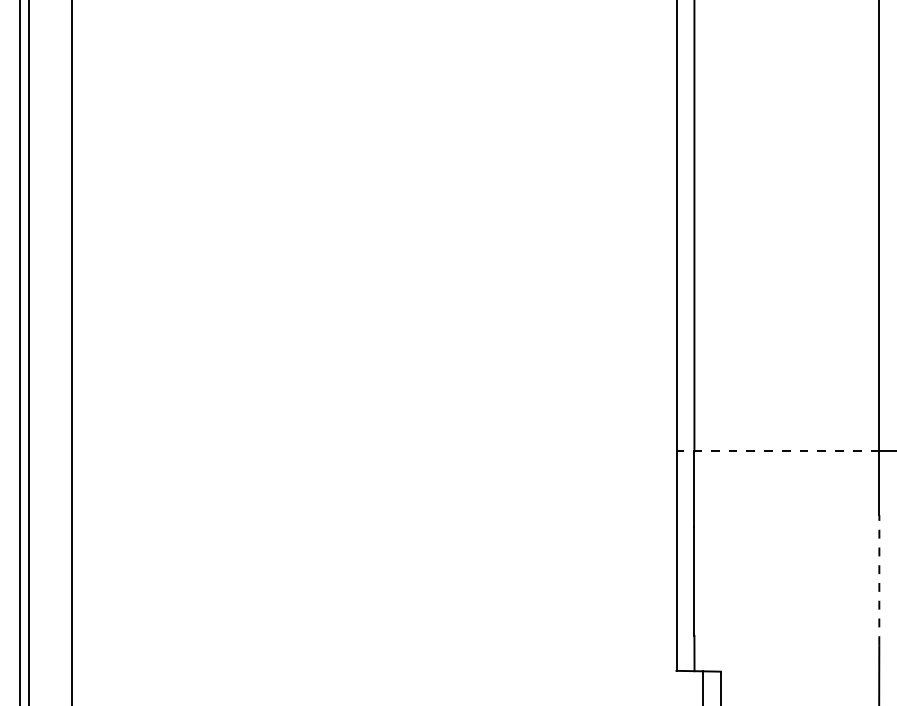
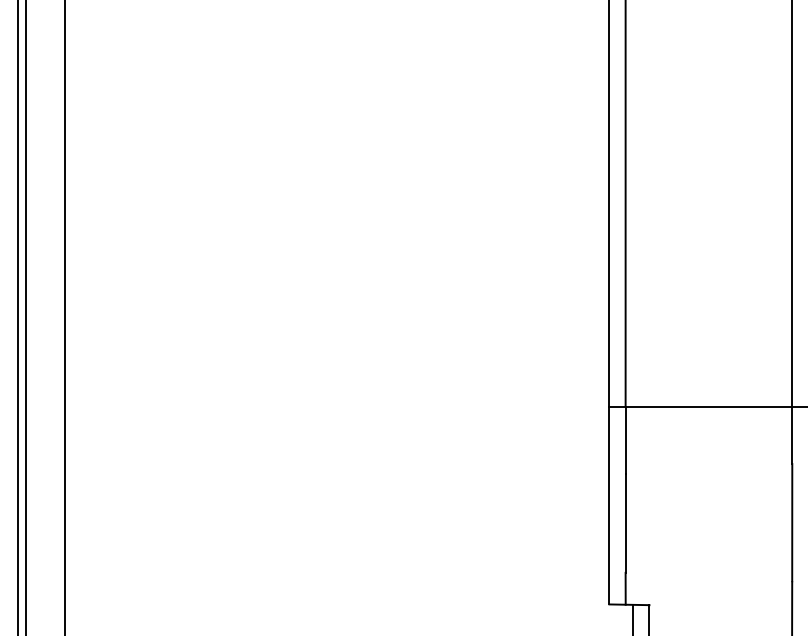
line: (777, 451) -> (700, 406), dashed -> solid
line: (879, 579) -> (792, 522), dashed -> solid

